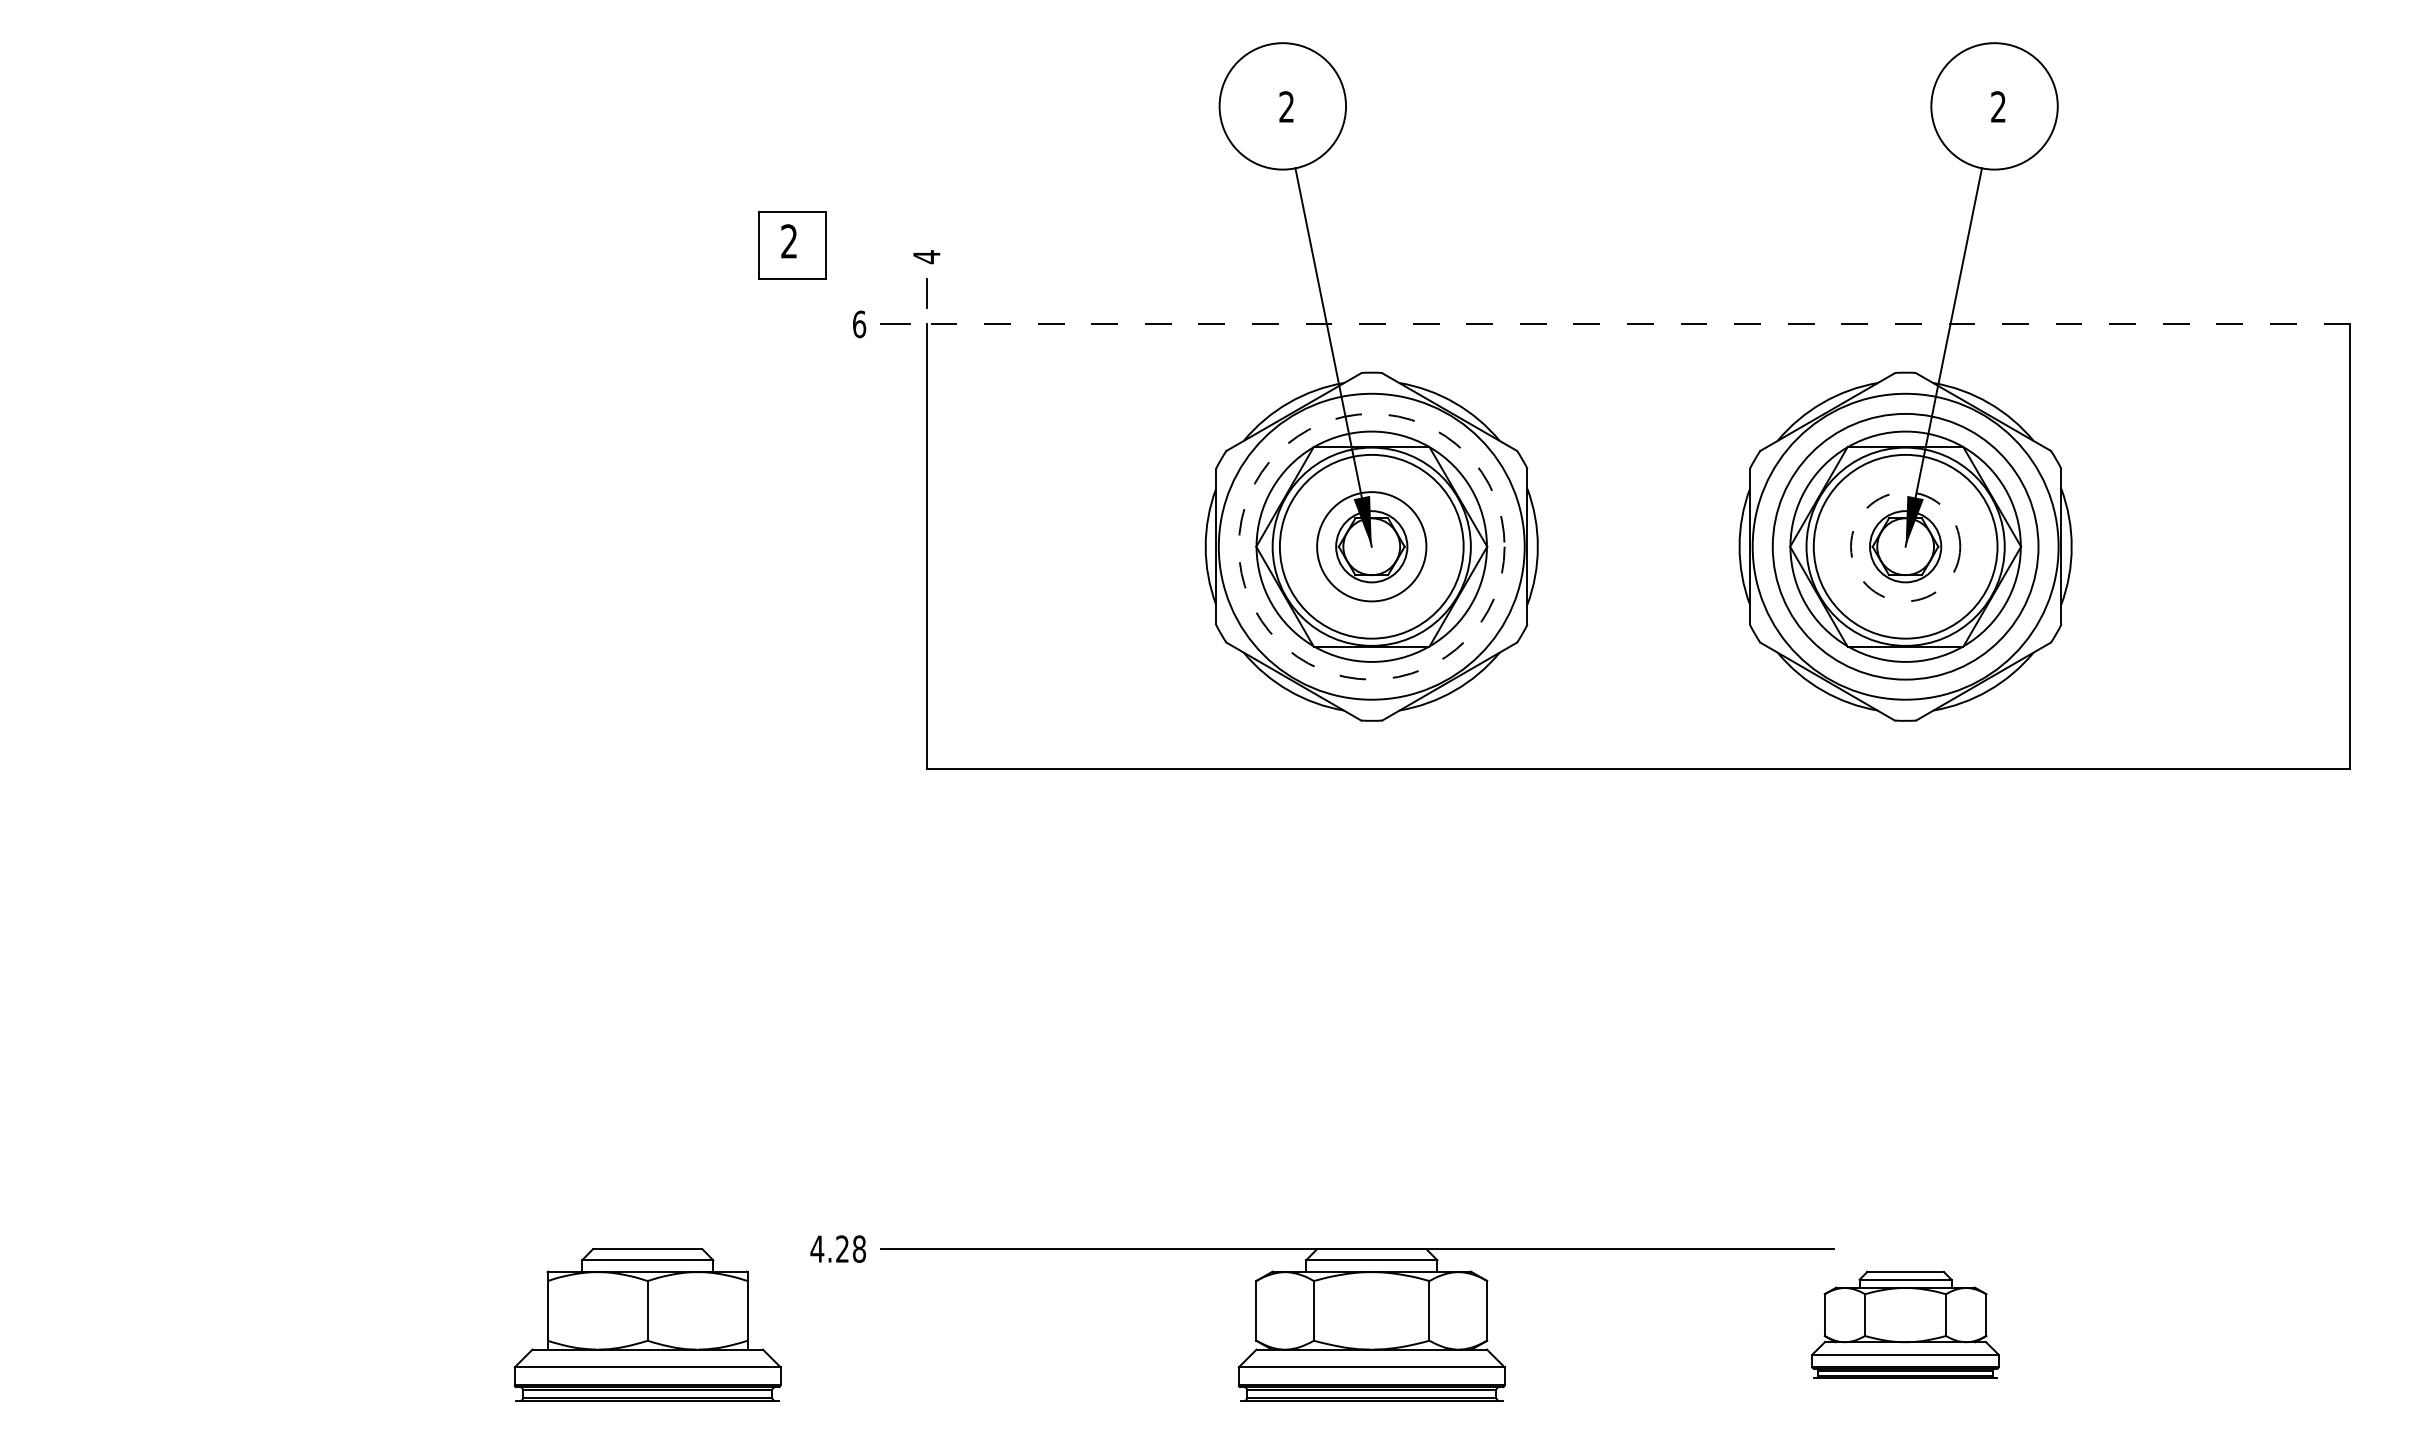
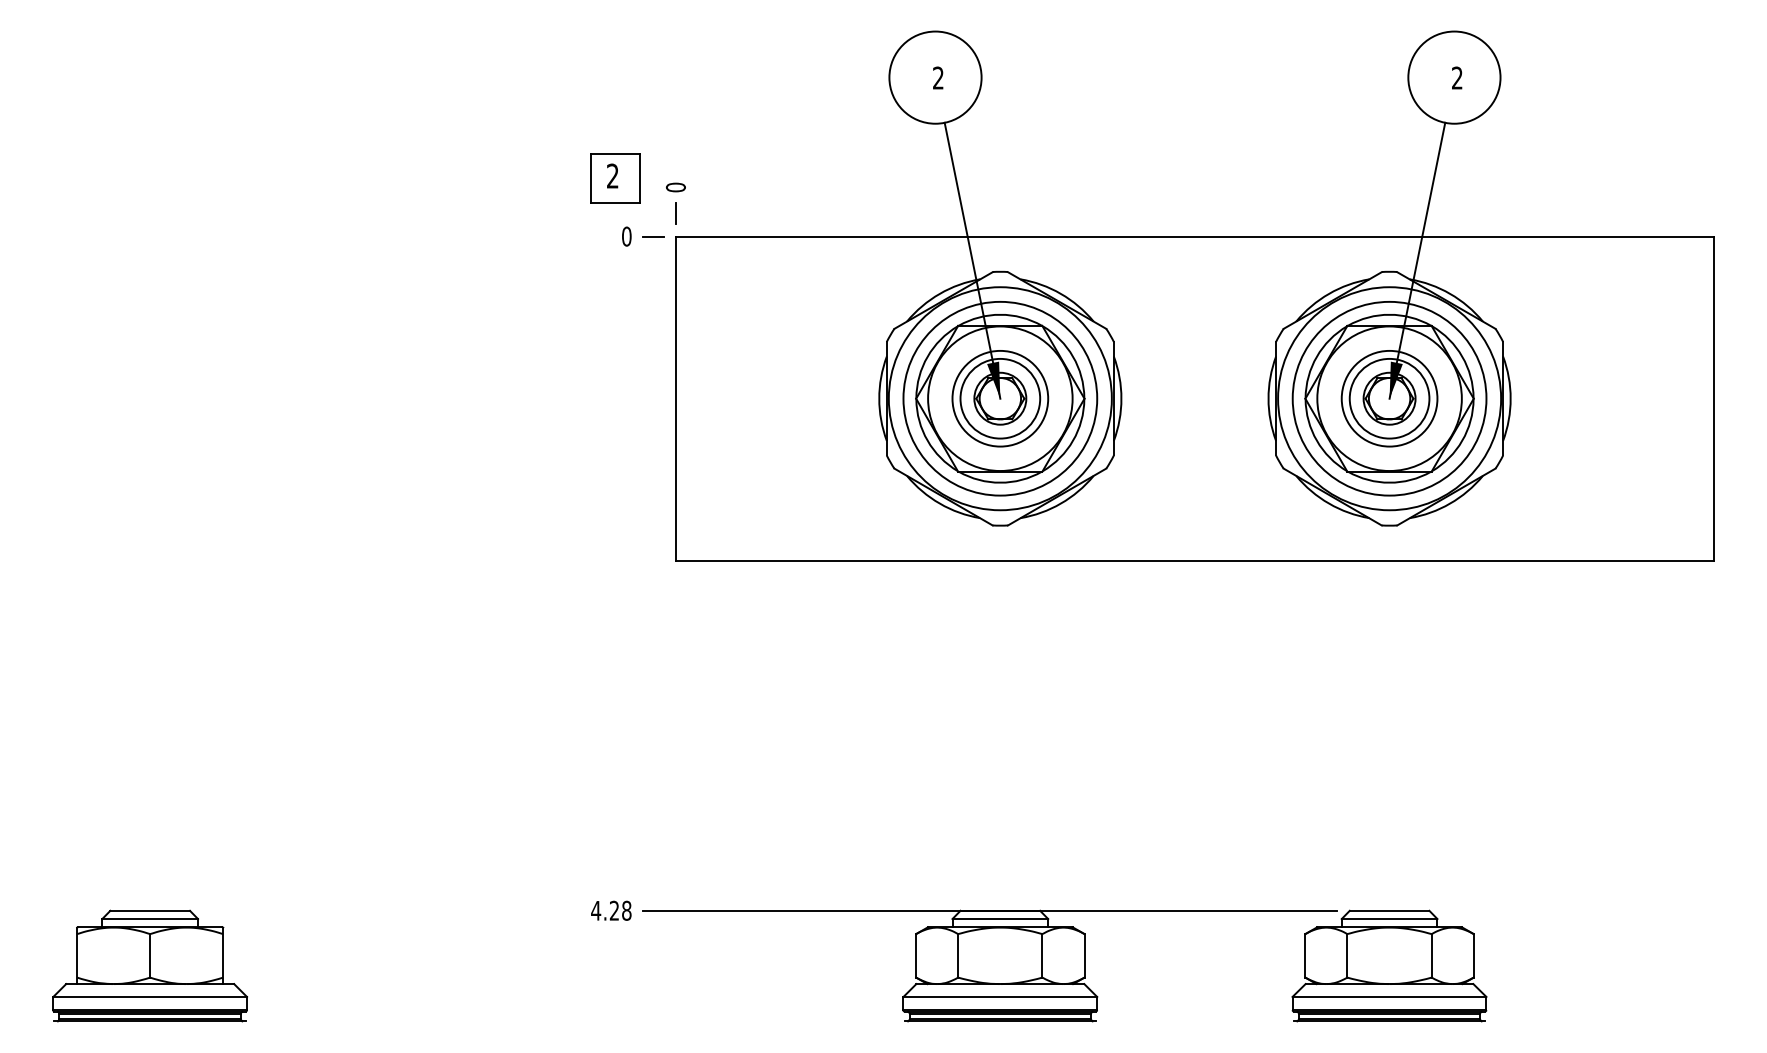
part: (792, 245) -> (615, 179), moved
text: (926, 257) -> (675, 187), 4 -> 0
text: (859, 323) -> (626, 235), 6 -> 0
line: (1638, 324) -> (1194, 236), dashed -> solid
circle: (1371, 546) -> (1000, 398), dashed -> solid
circle: (1371, 546) -> (1000, 398), size x0.71
circle: (1905, 546) -> (1389, 398), dashed -> solid
circle: (1905, 546) -> (1389, 398), size x0.71
part: (647, 1324) -> (150, 965), moved
part: (1905, 1324) -> (1389, 965), size x1.43

